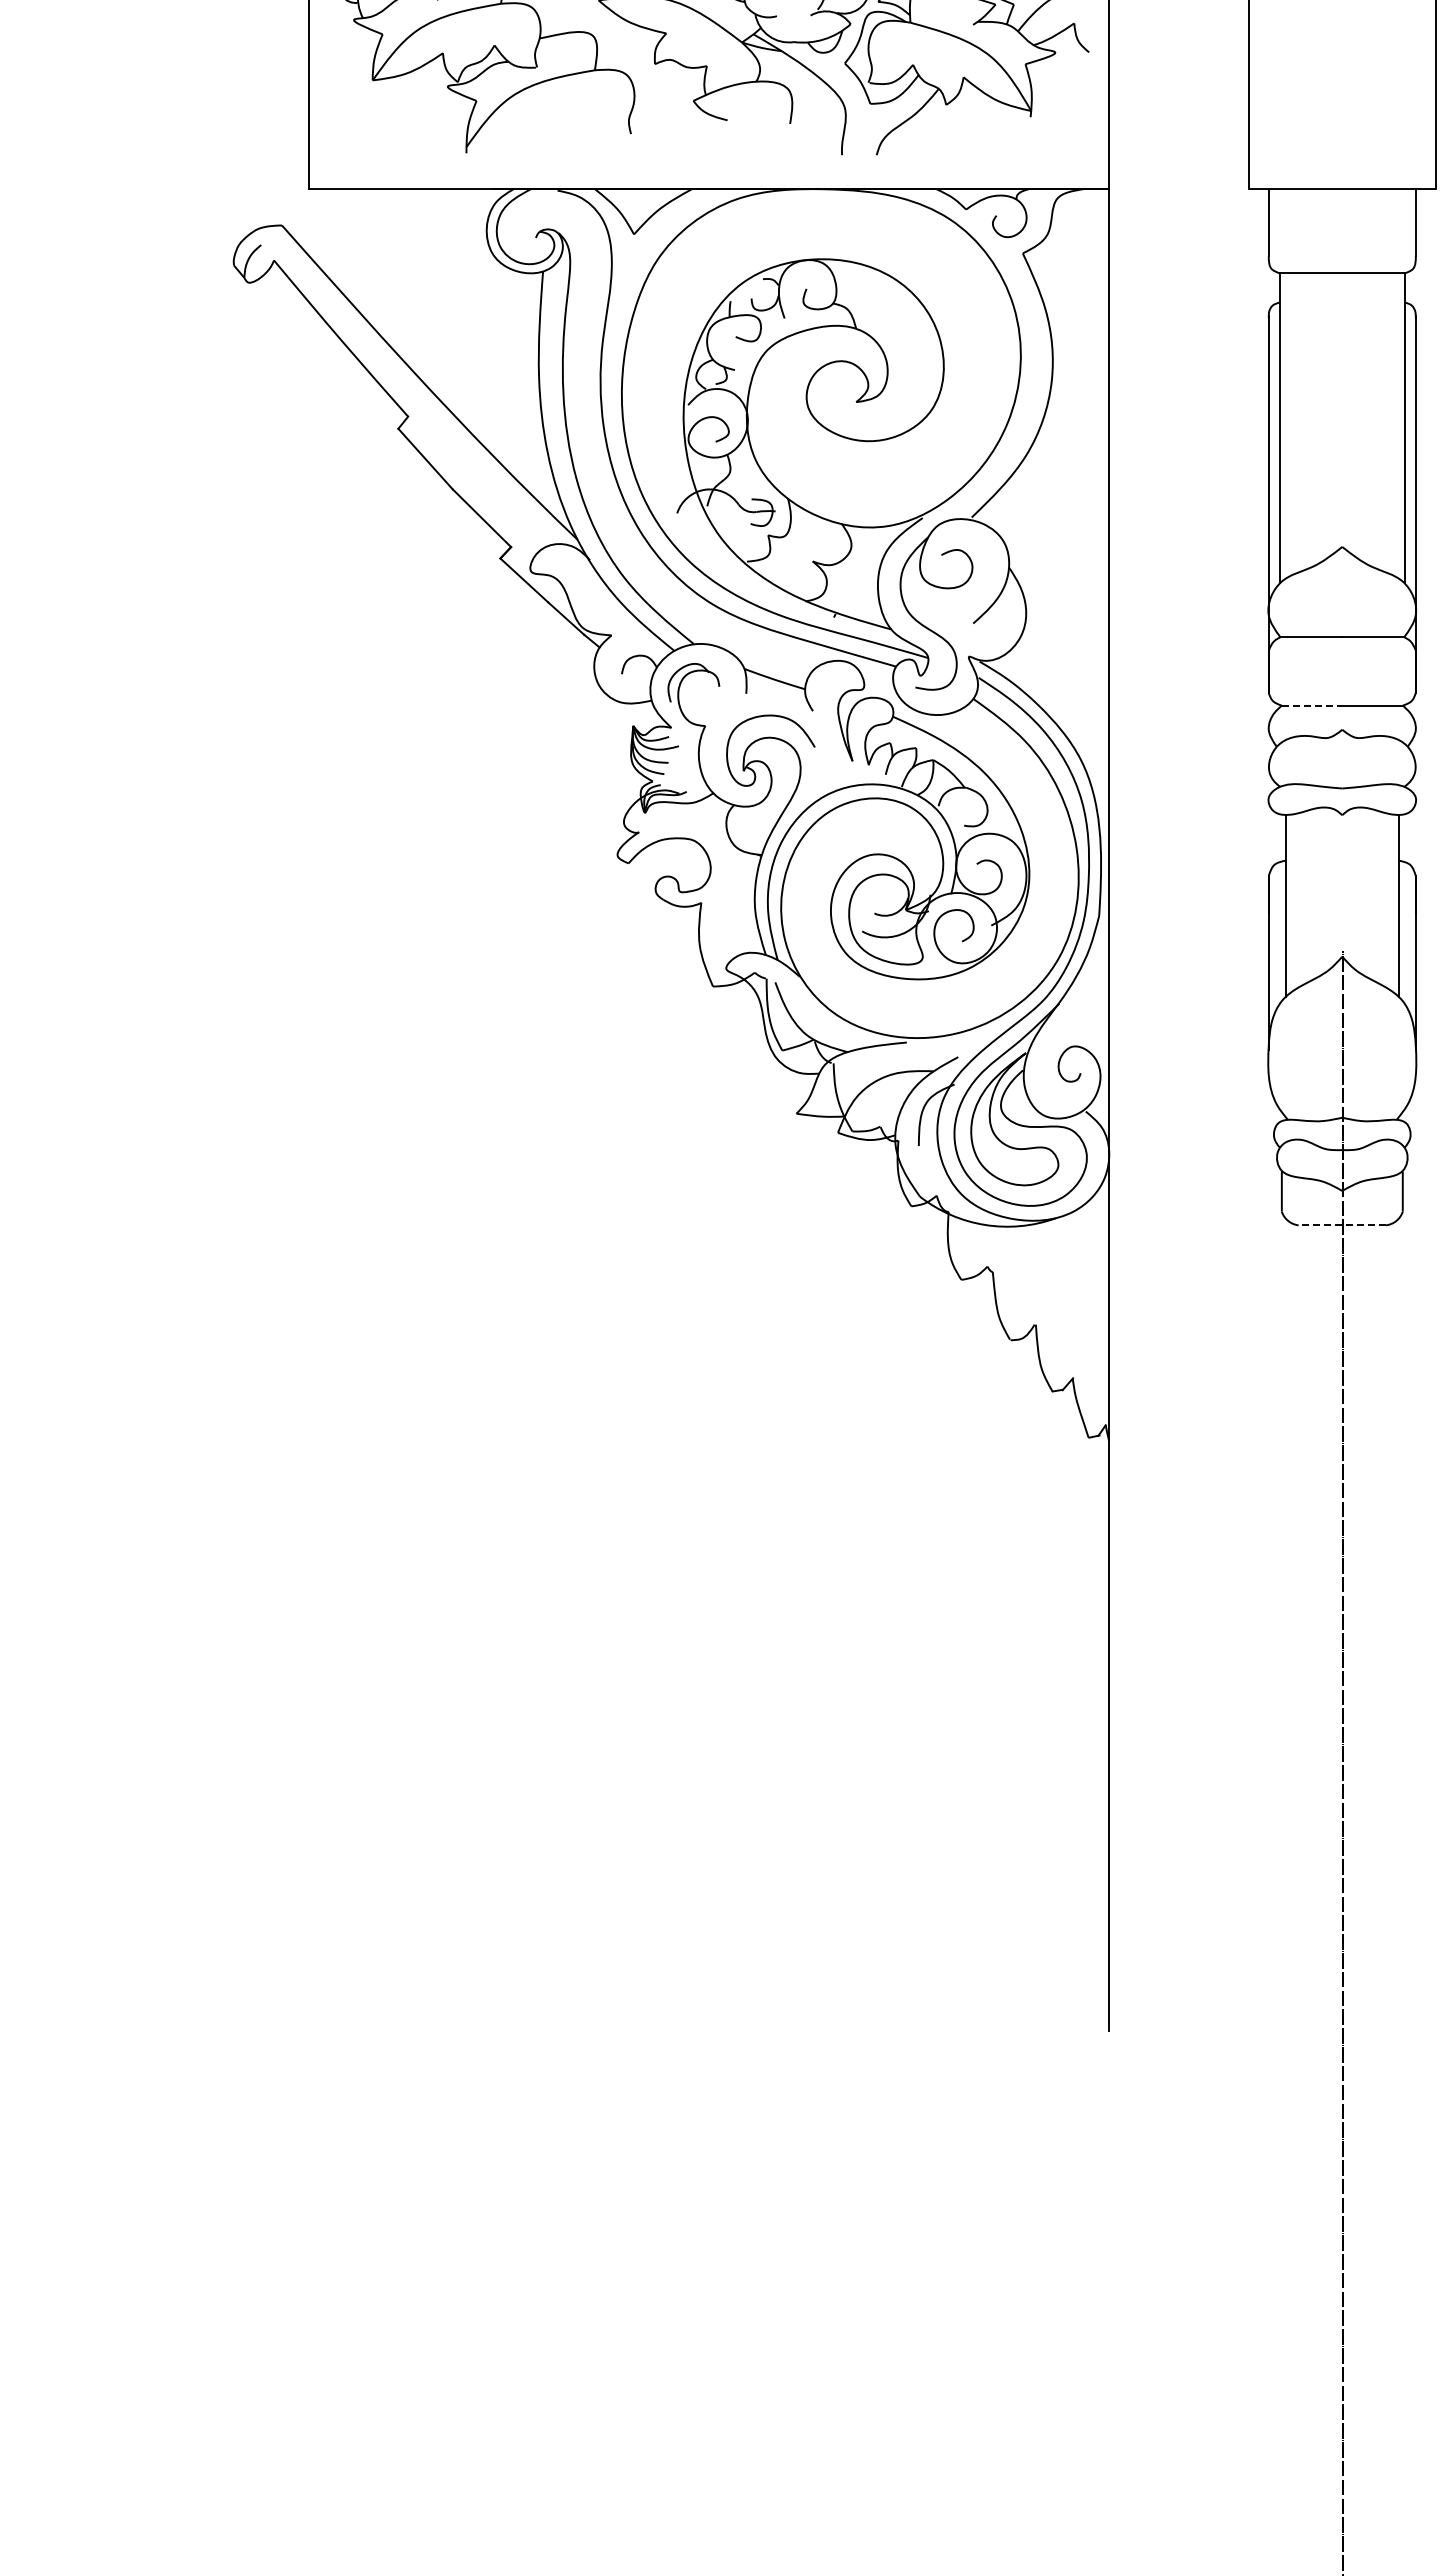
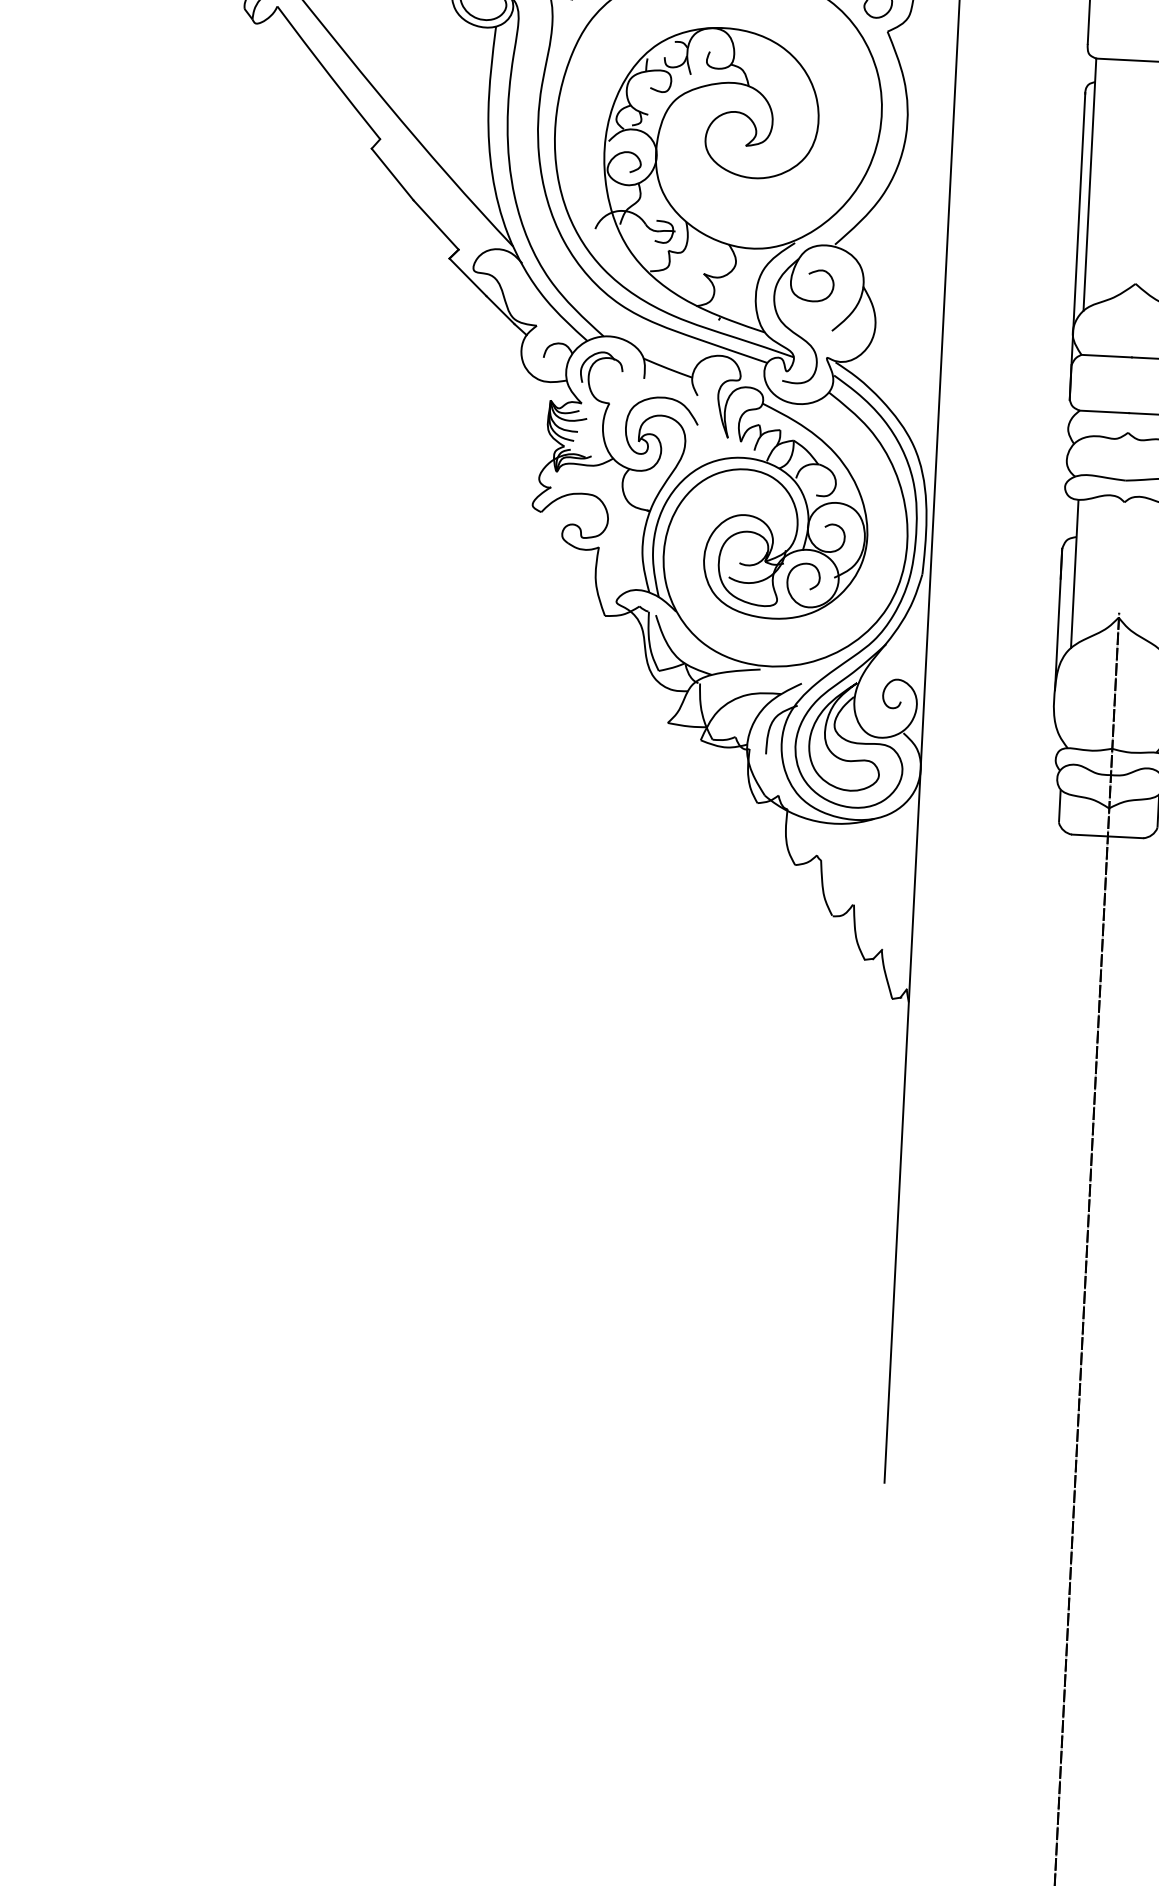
line: (1312, 705) -> (1104, 411), dashed -> solid
line: (1342, 1225) -> (1107, 836), dashed -> solid

